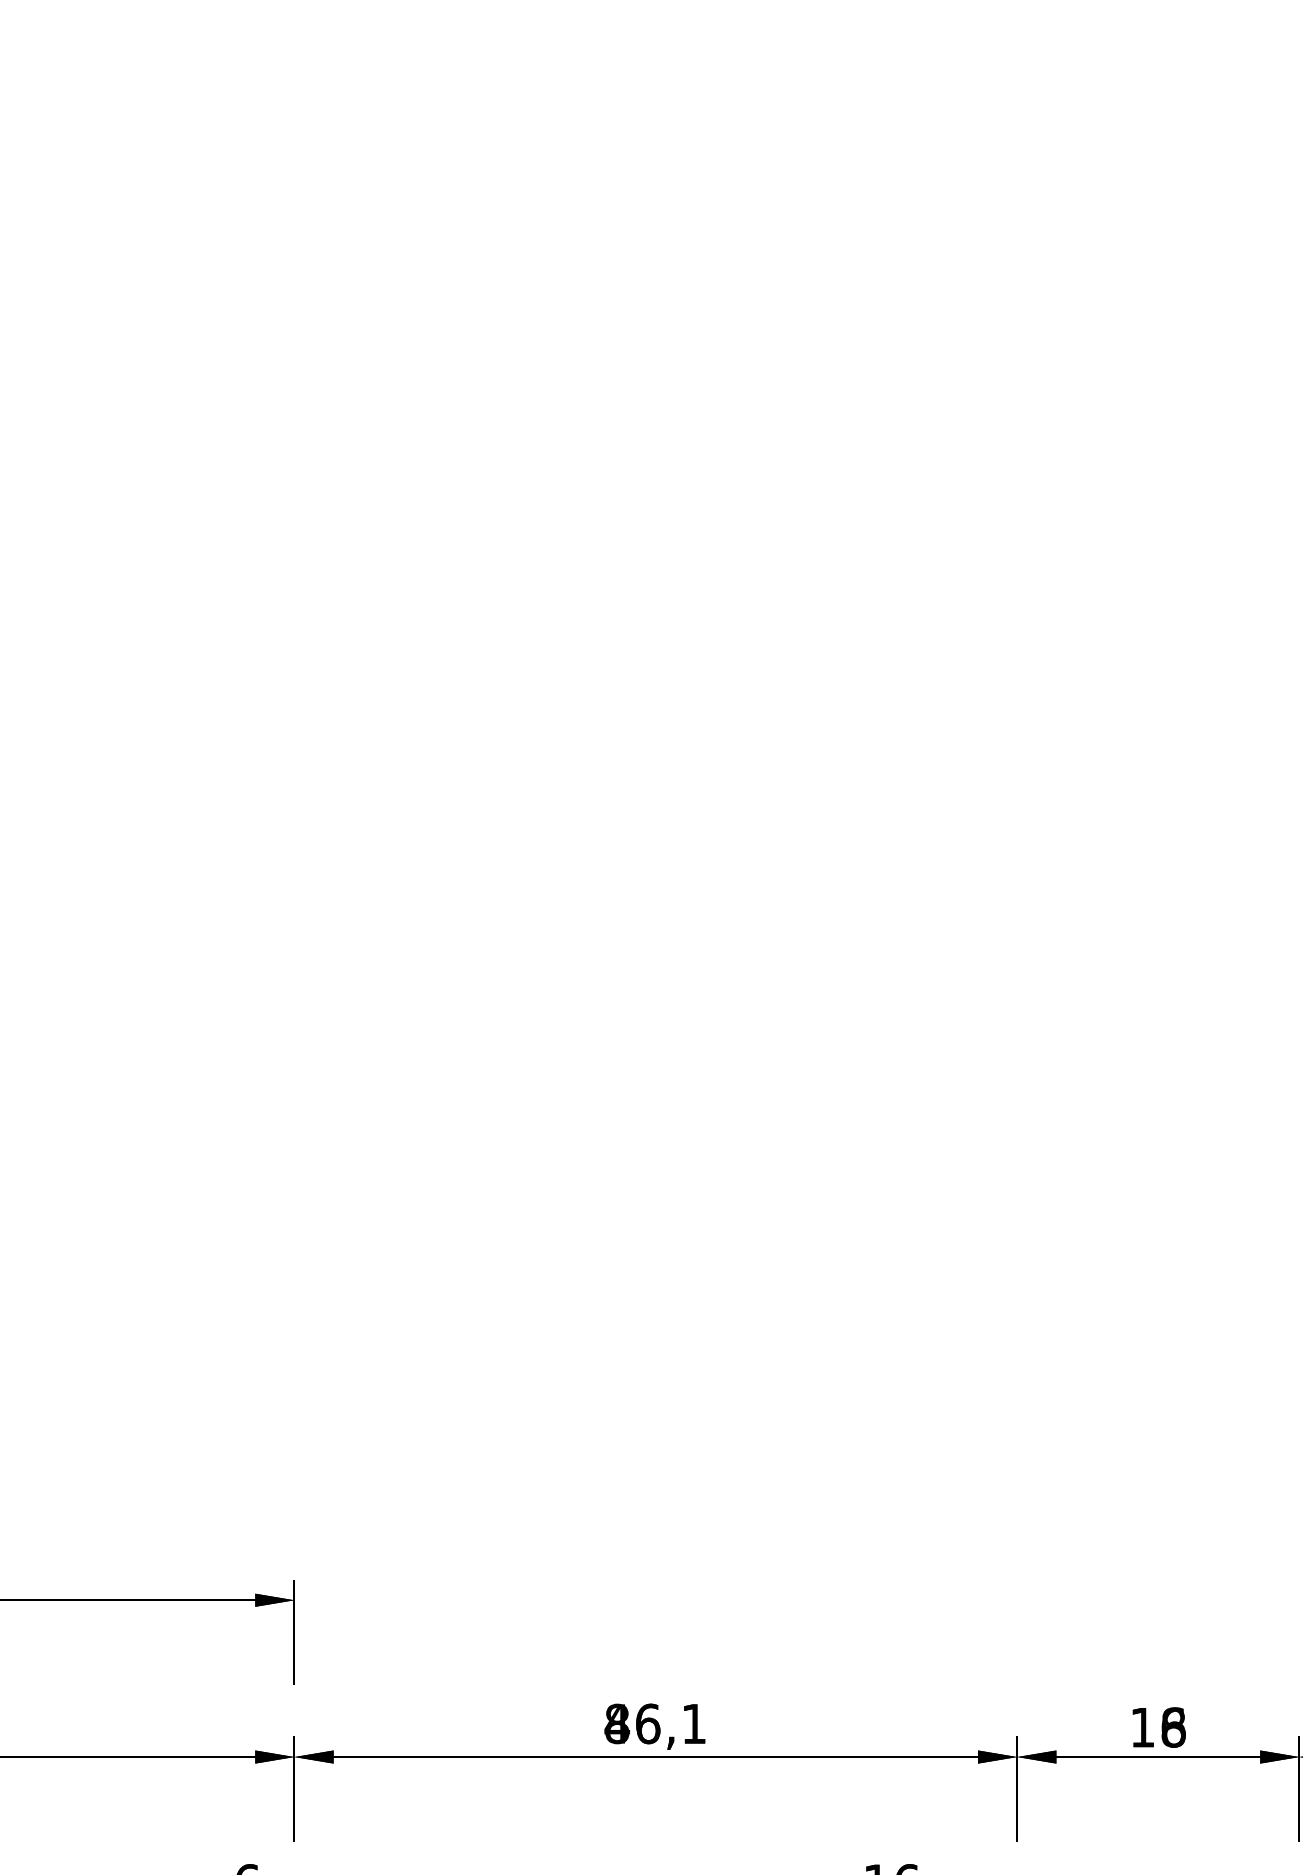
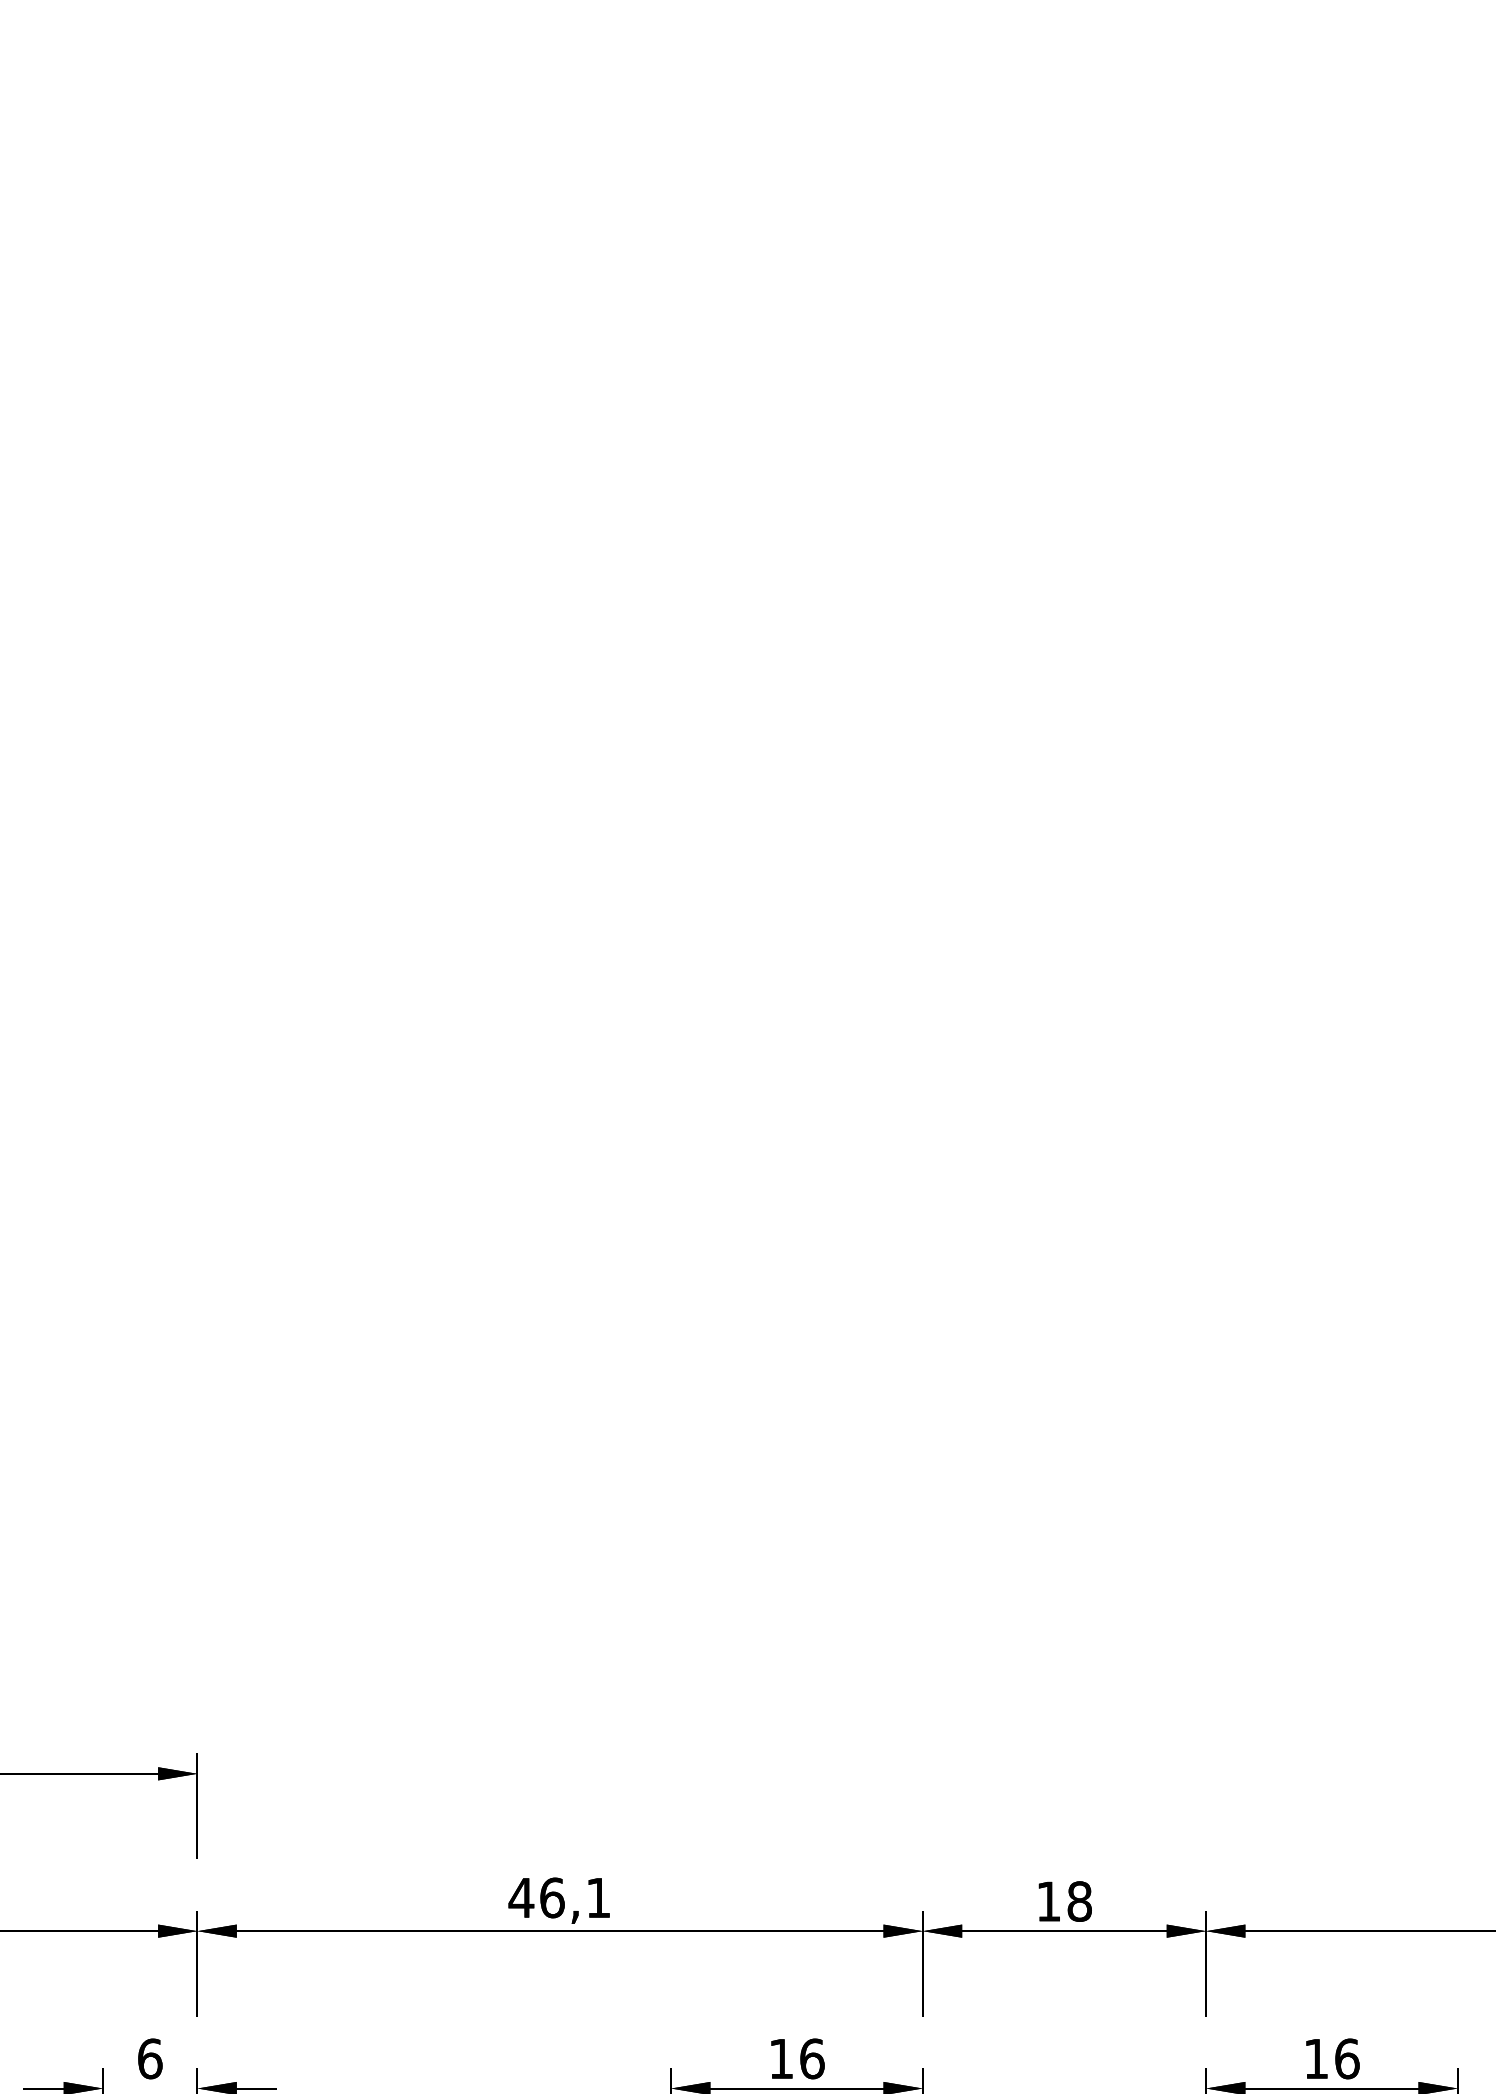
text: (617, 1723) -> (521, 1897), 86,1 -> 46,1
text: (1173, 1727) -> (1079, 1901), 16 -> 18

